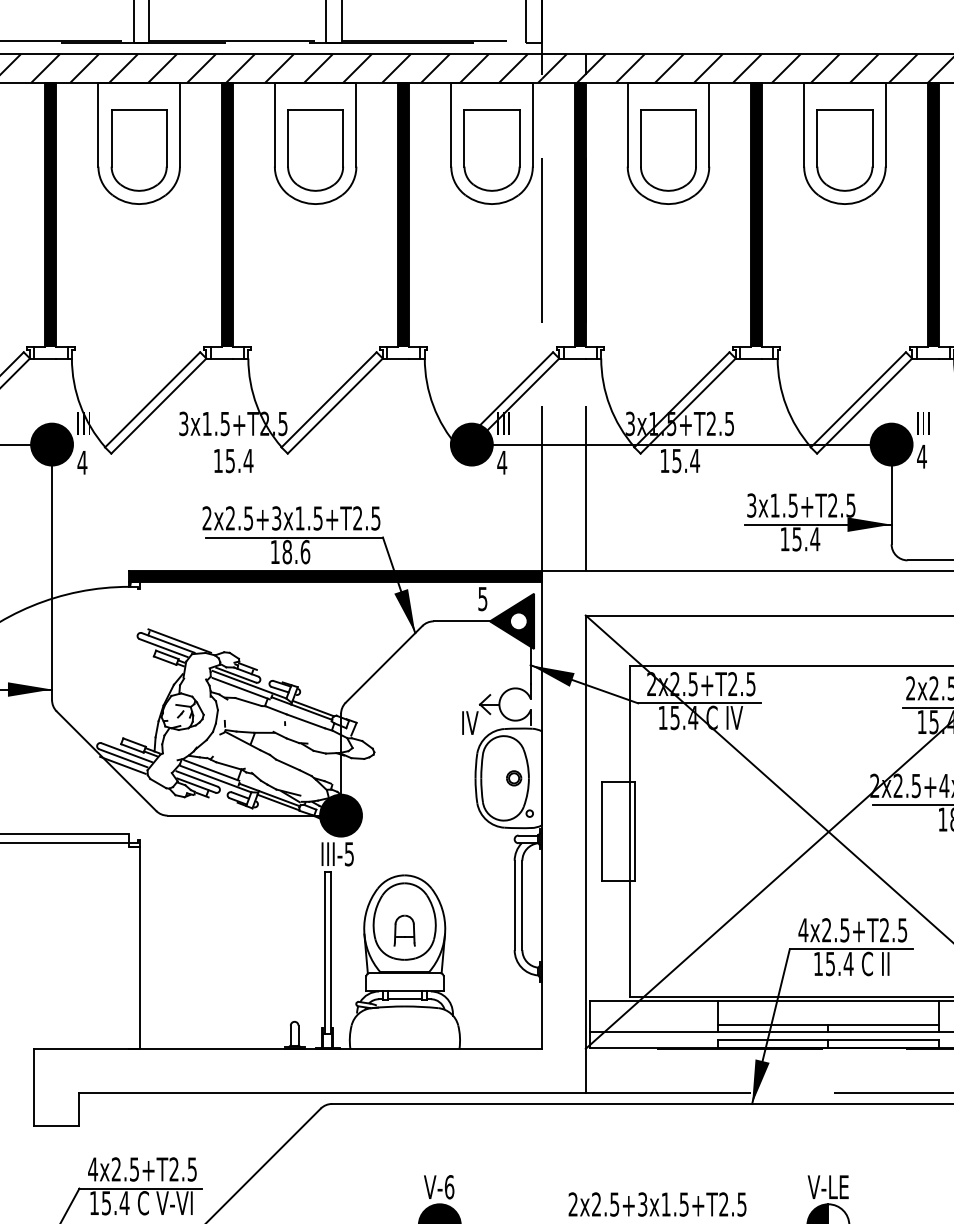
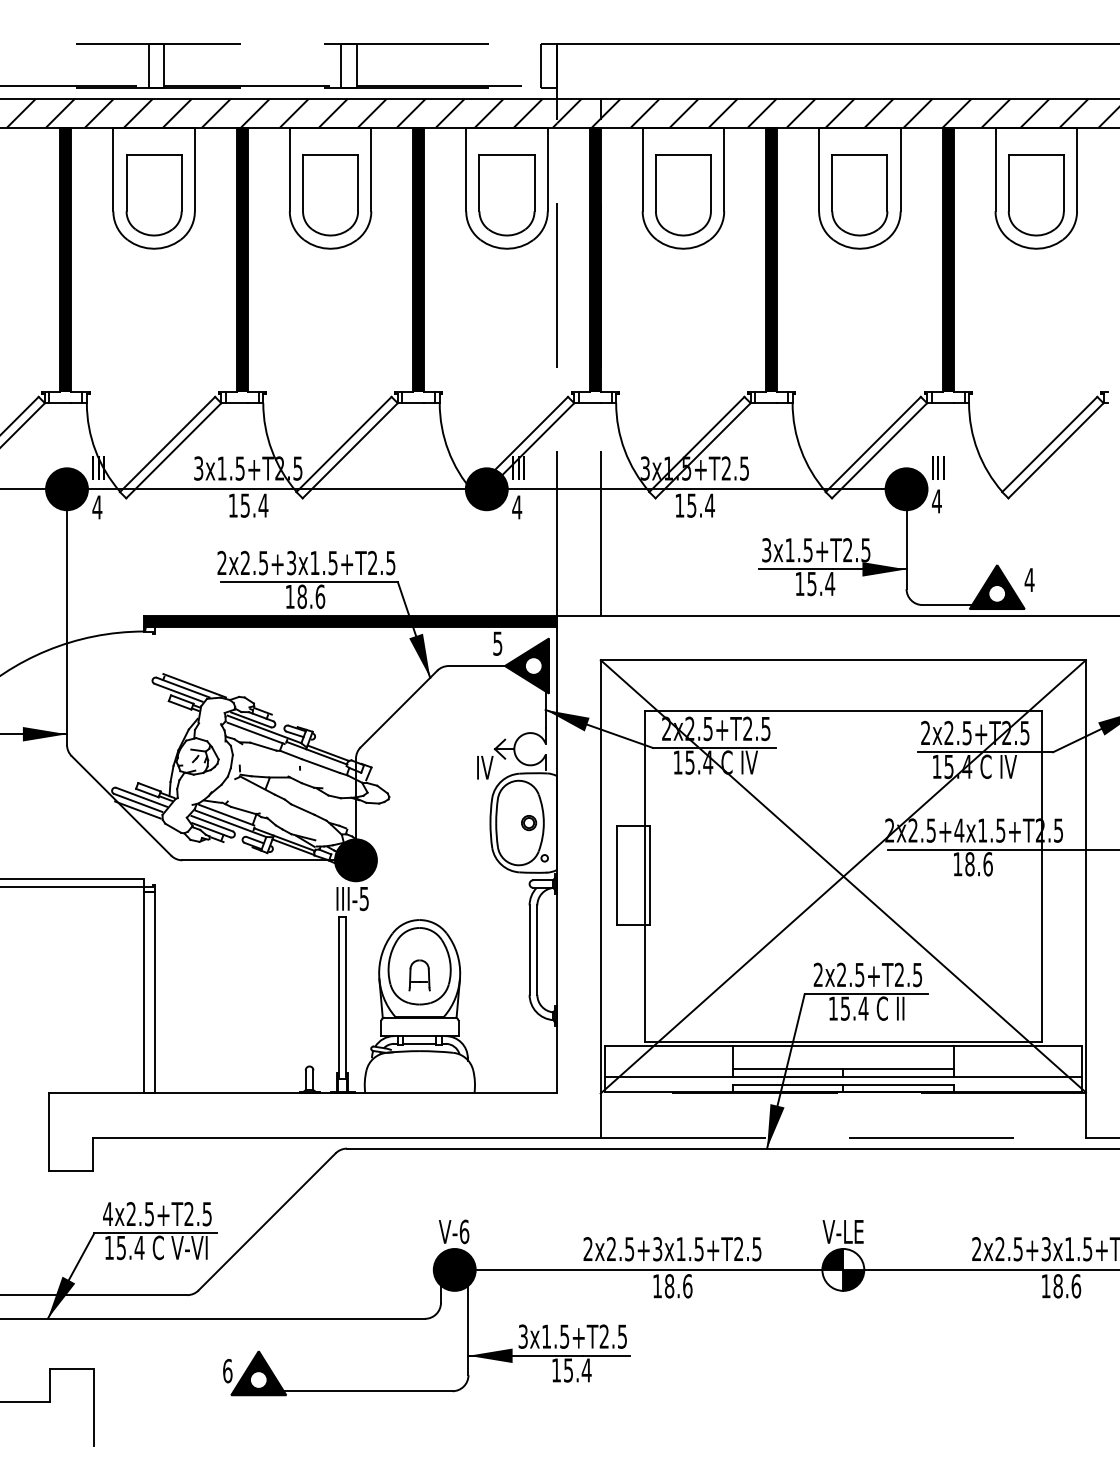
line: (261, 444) -> (276, 489), added
text: (803, 929) -> (818, 974), 4x2.5+T2.5 -> 2x2.5+T2.5
line: (129, 947) -> (144, 992), added

